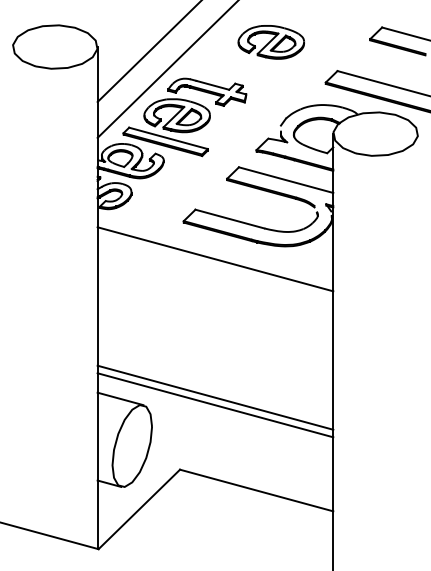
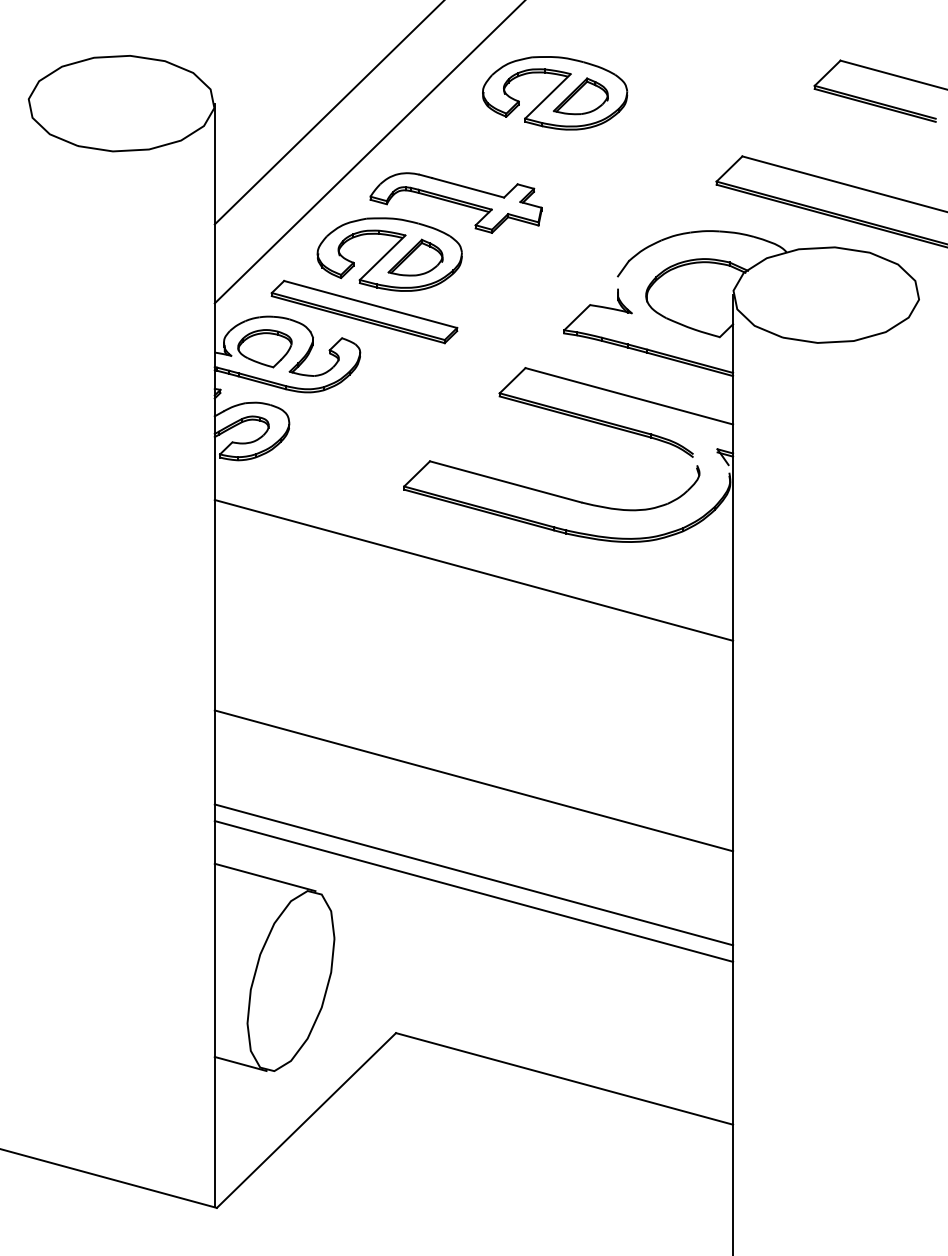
part: (270, 42) -> (553, 93), moved
line: (215, 354) -> (474, 779), added

